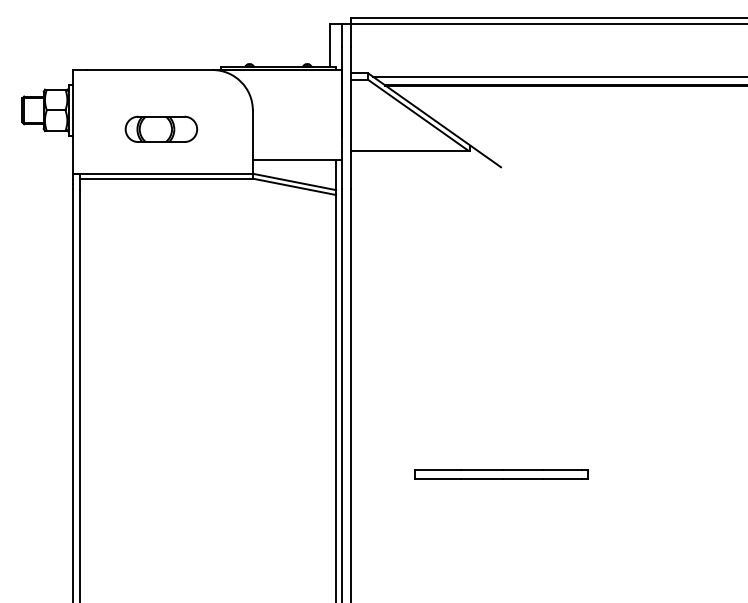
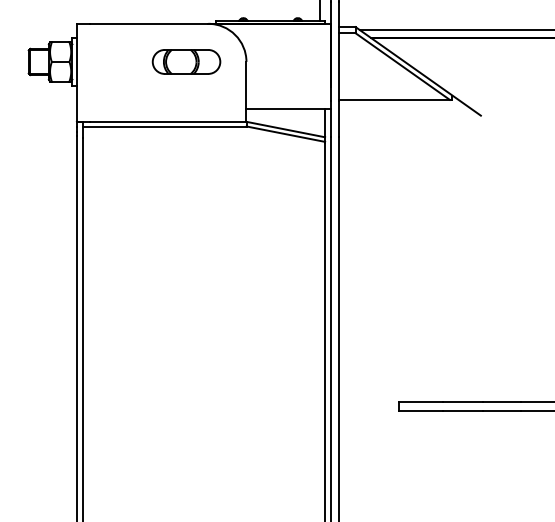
part: (161, 128) -> (186, 61), moved

